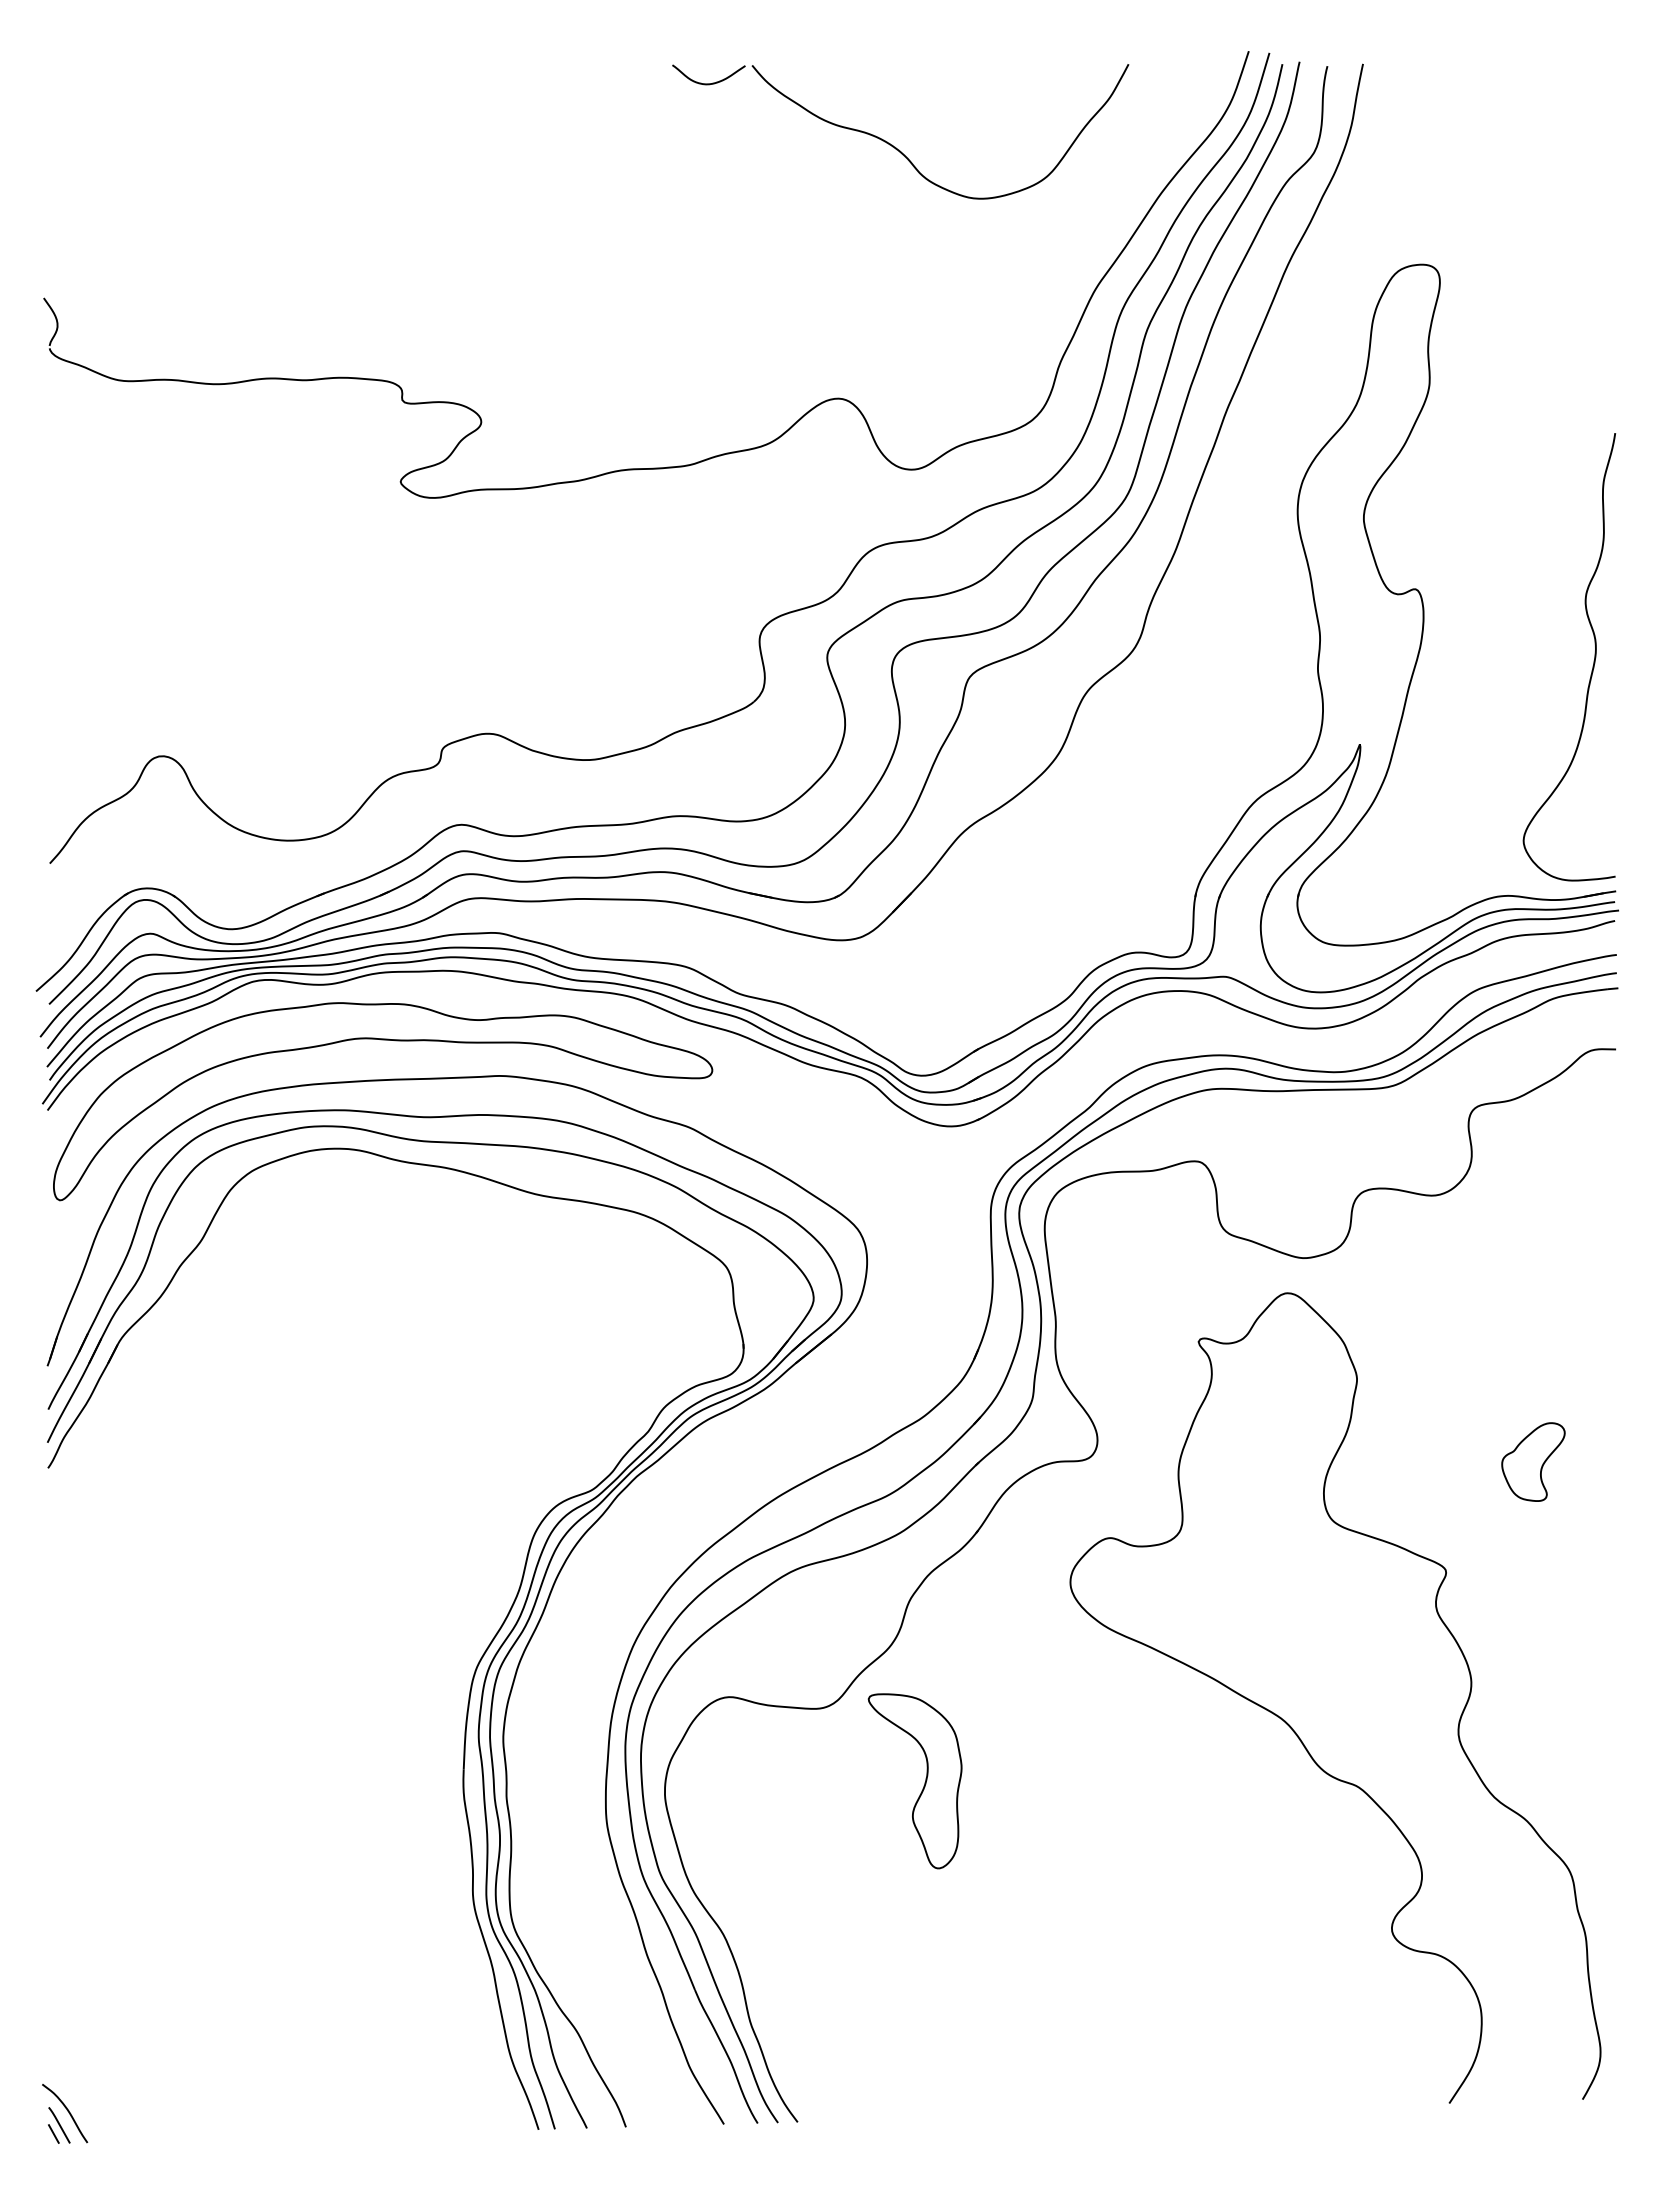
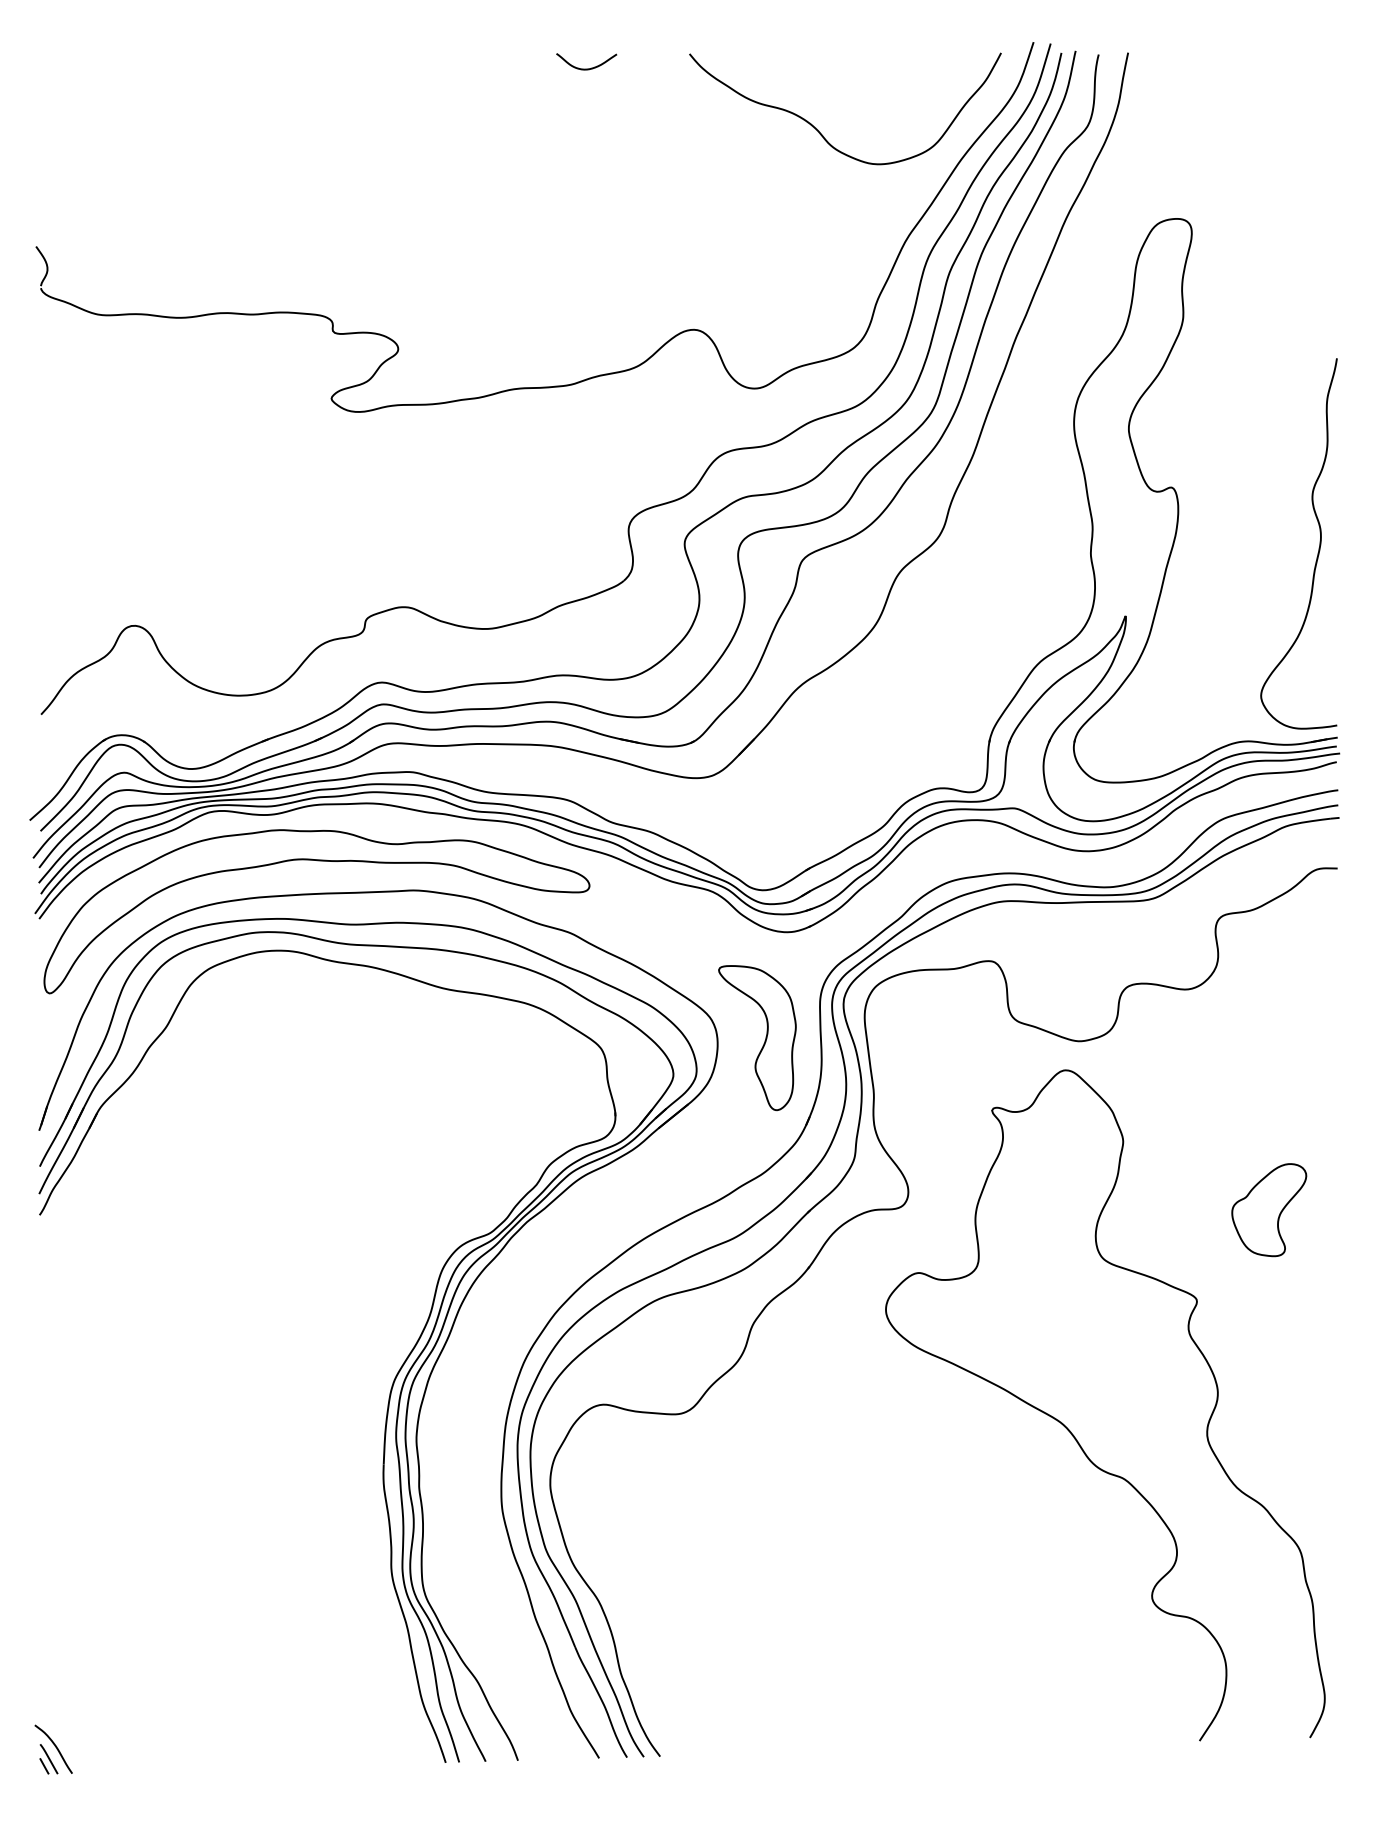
curve: (910, 160) -> (820, 132), moved
part: (1533, 1461) -> (1269, 1209), size x1.43
part: (923, 1785) -> (764, 1041), moved

